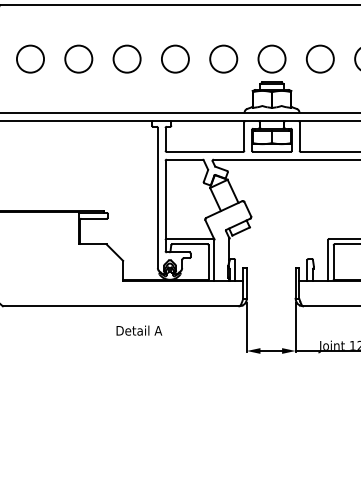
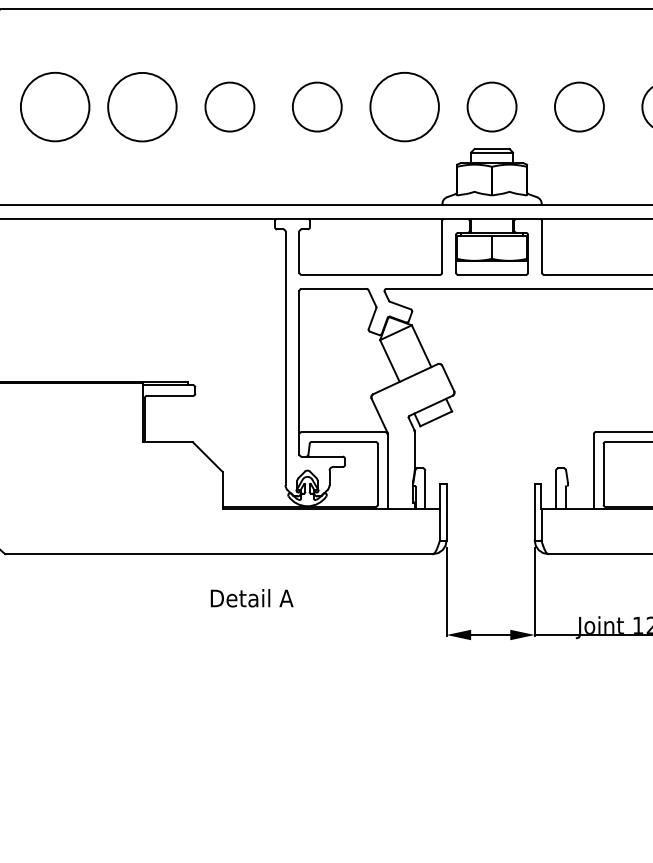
circle: (30, 58) -> (55, 105), size x1.4
circle: (78, 58) -> (141, 105), size x1.4
circle: (223, 58) -> (404, 105), size x1.4

